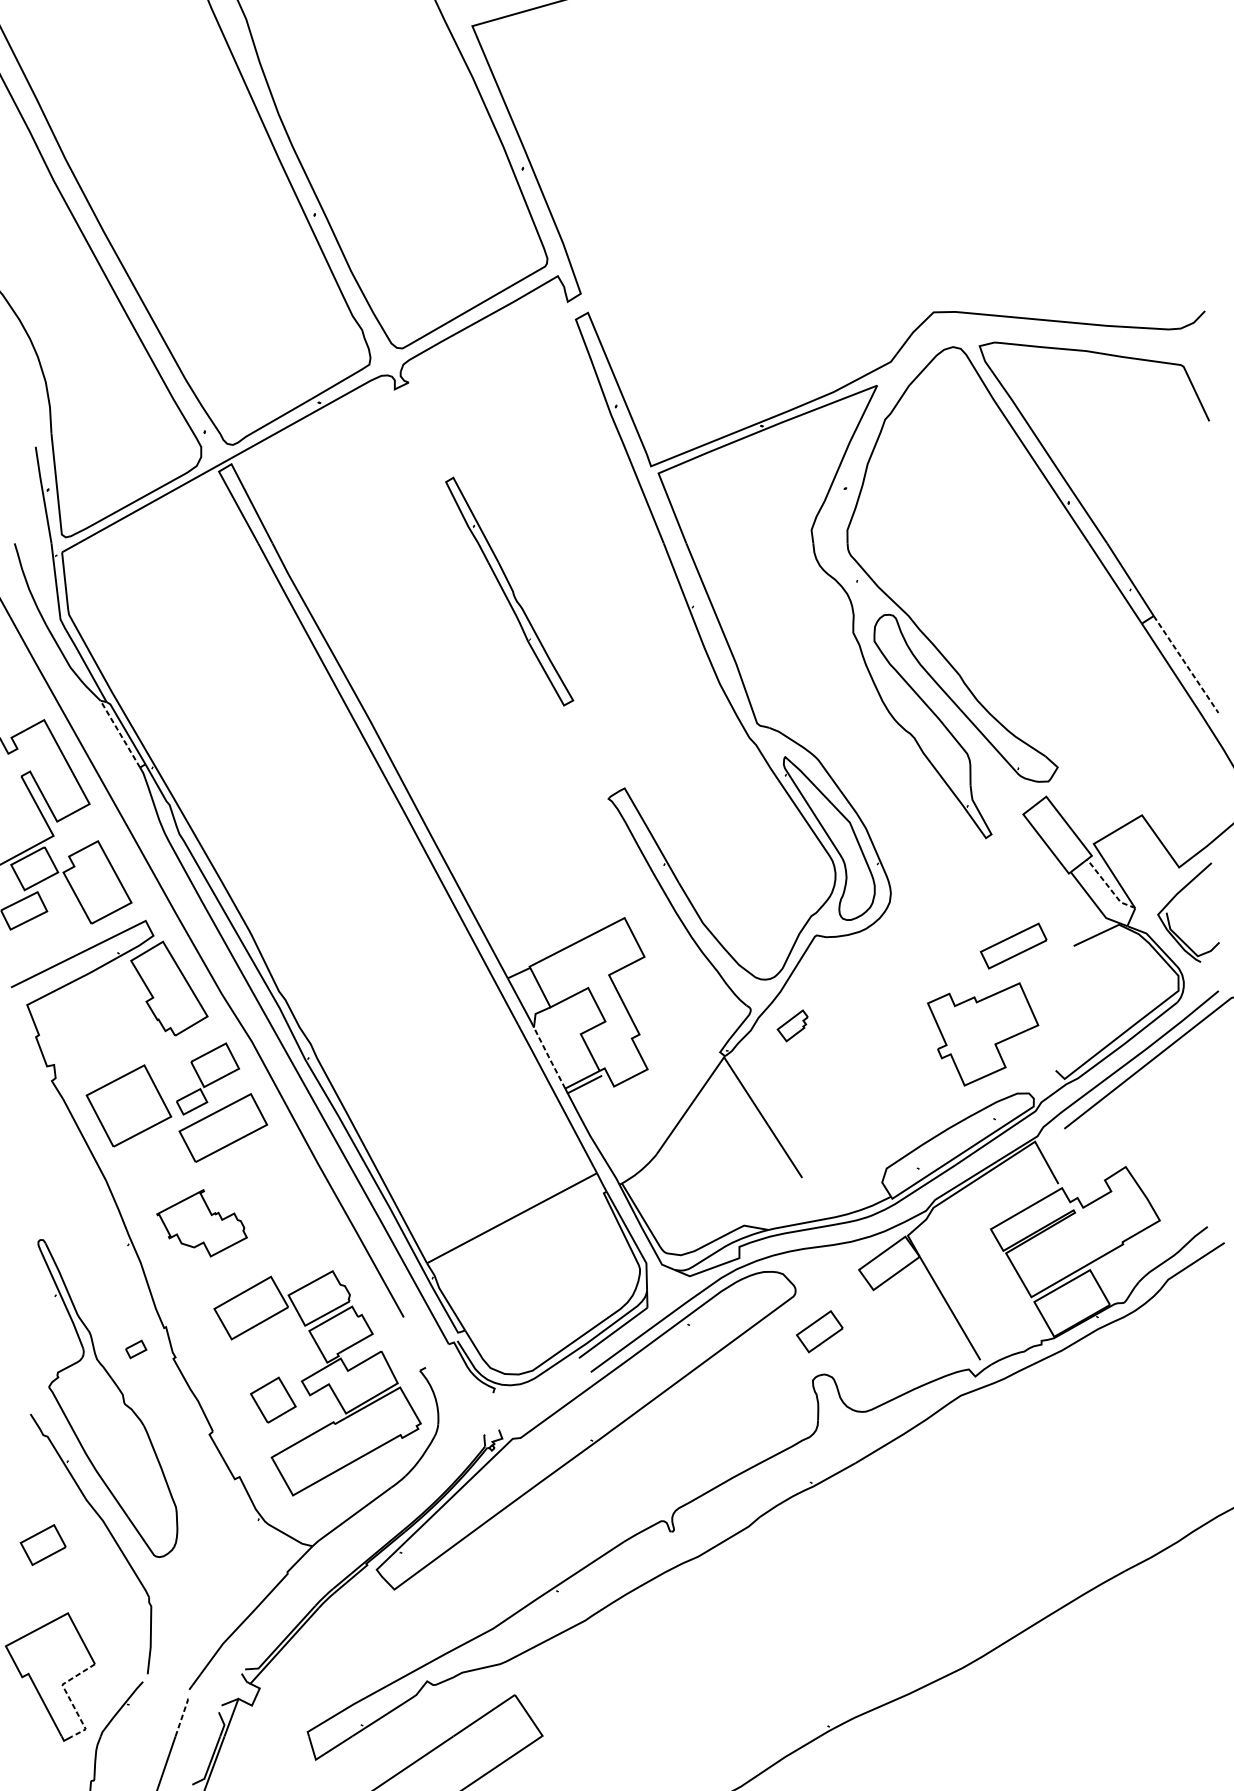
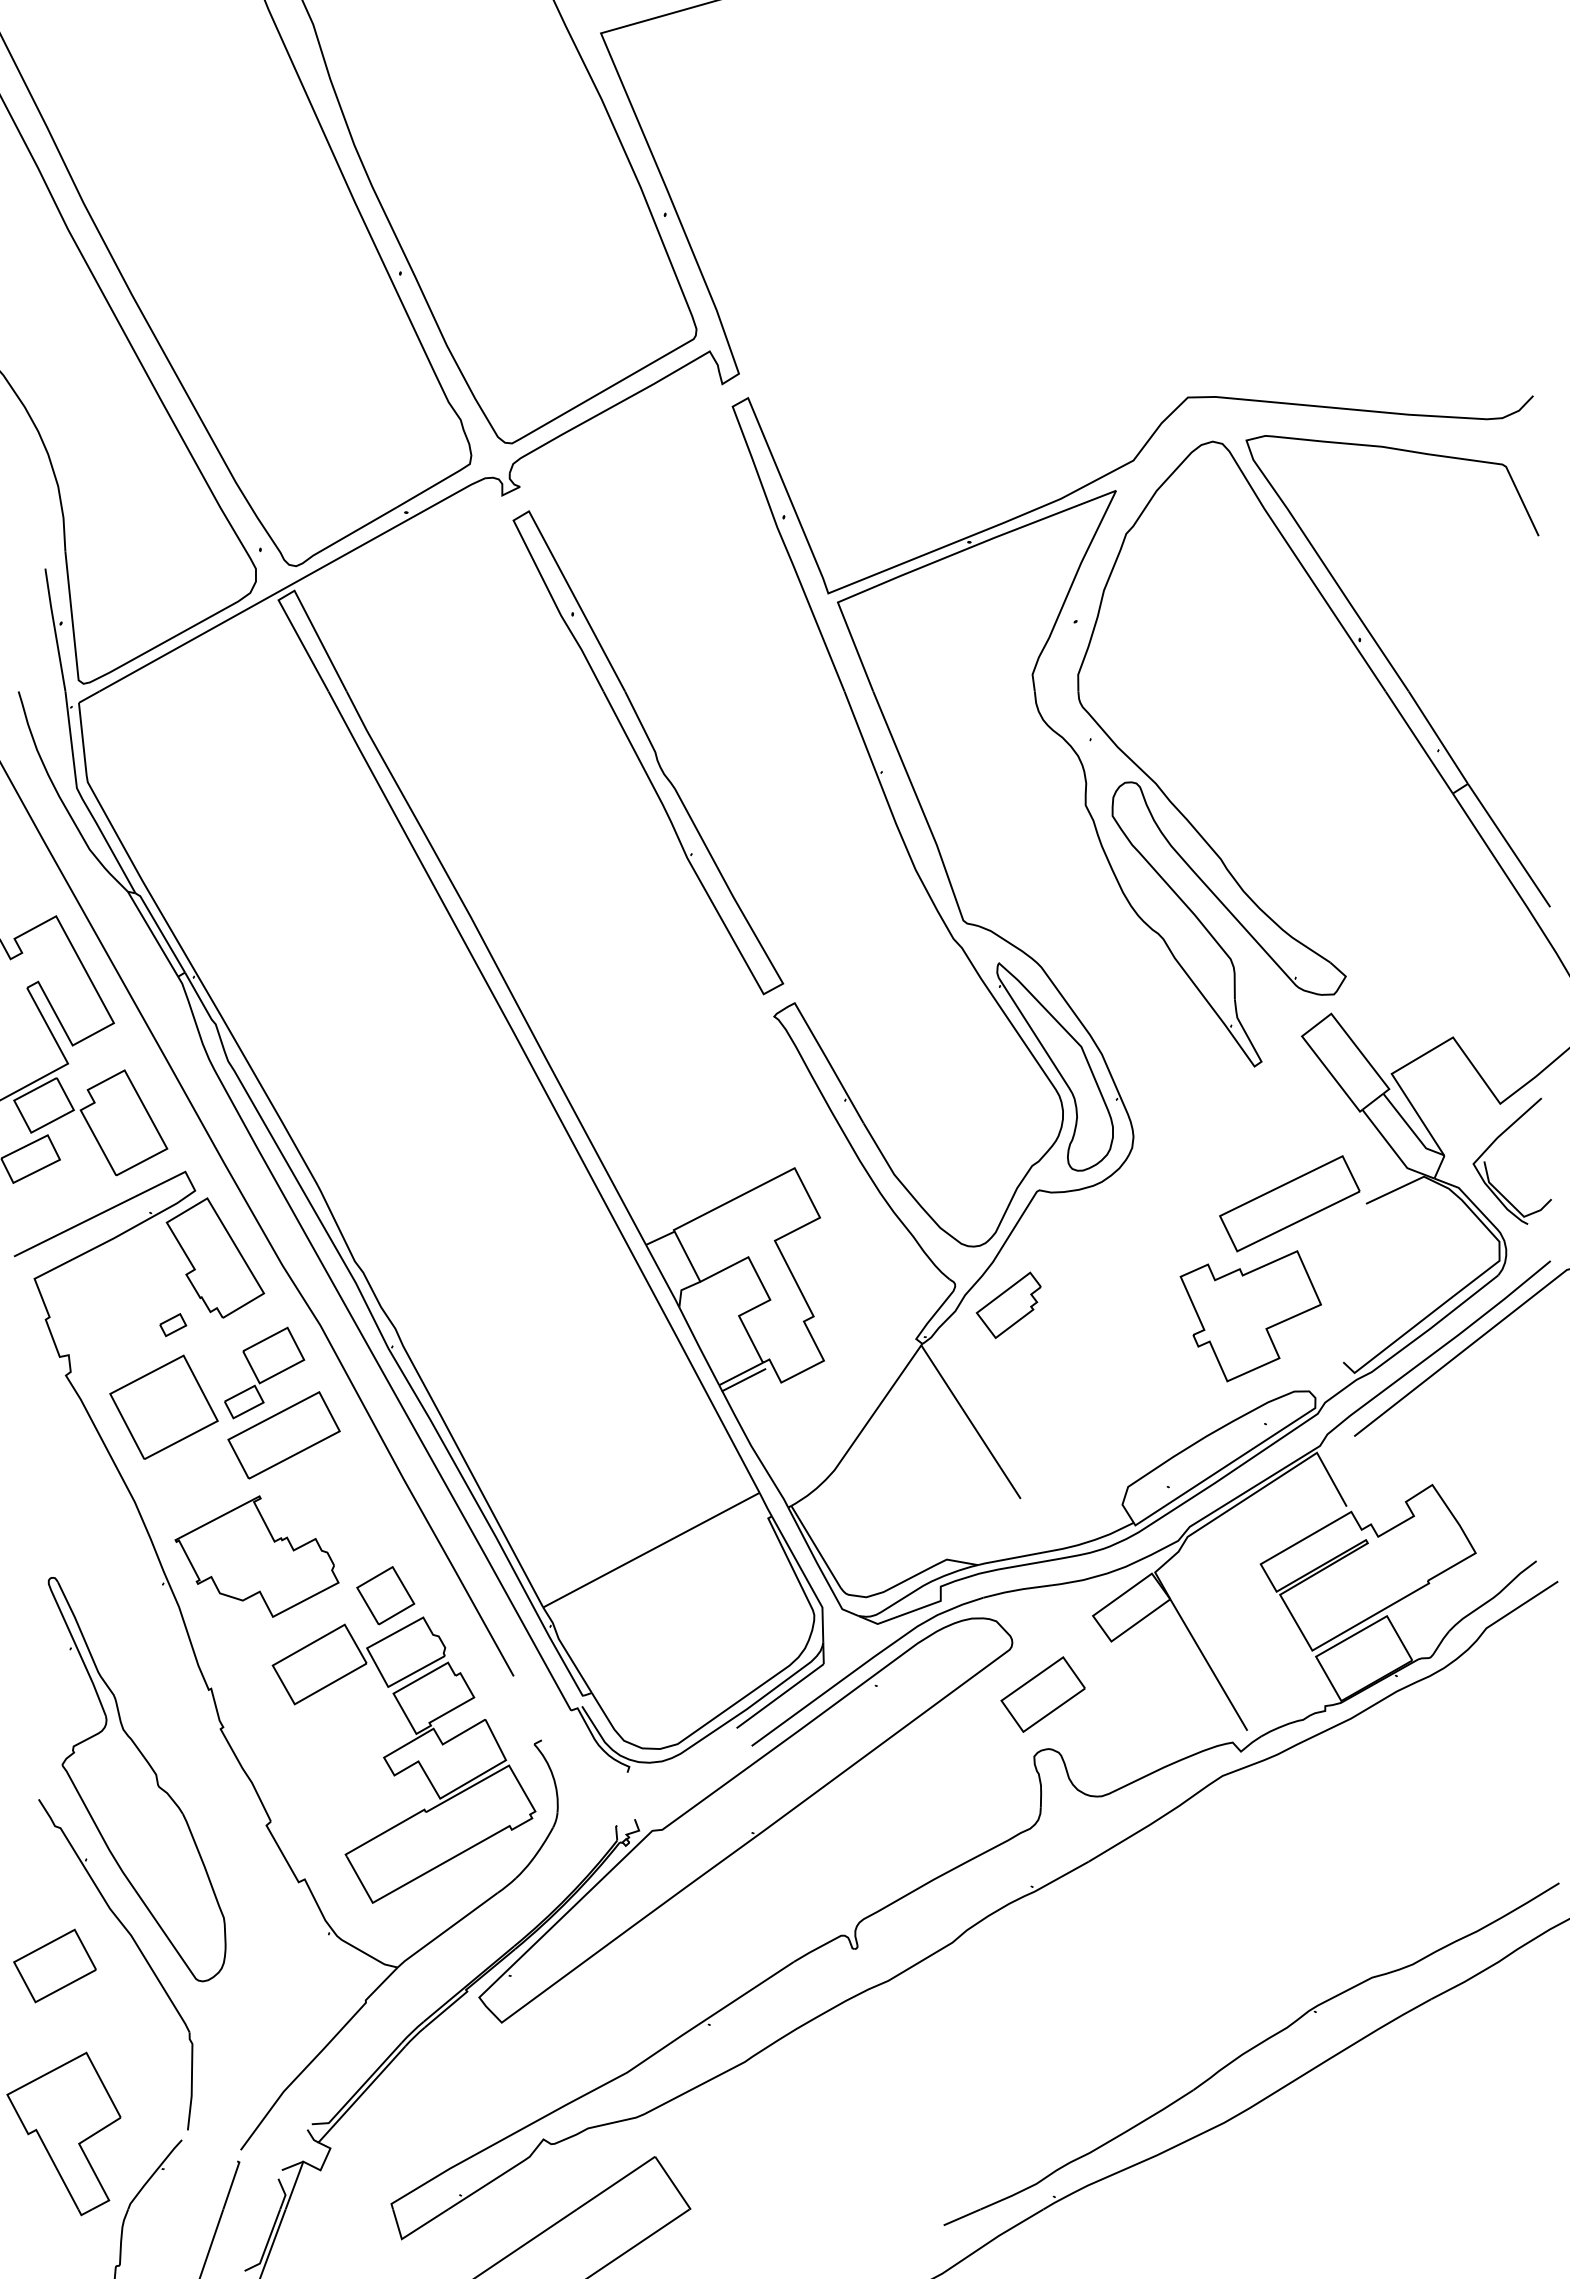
part: (509, 591) -> (648, 752), size x1.67
line: (1186, 664) -> (1509, 845), dashed -> solid
line: (119, 733) -> (152, 933), dashed -> solid
line: (1109, 887) -> (1411, 1129), dashed -> solid
part: (1013, 945) -> (1289, 1203), size x1.67
part: (792, 1025) -> (1008, 1305), size x1.67
line: (549, 1058) -> (699, 1346), dashed -> solid
part: (201, 1223) -> (256, 1556), size x1.43
part: (819, 1331) -> (1042, 1694), size x1.43
part: (136, 1349) -> (173, 1325), moved
part: (273, 1400) -> (385, 1595), moved
part: (42, 1544) -> (54, 1965), size x1.43
part: (983, 1613) -> (1251, 2053), added
line: (68, 1697) -> (87, 2159), dashed -> solid
line: (182, 1716) -> (232, 2184), dashed -> solid

